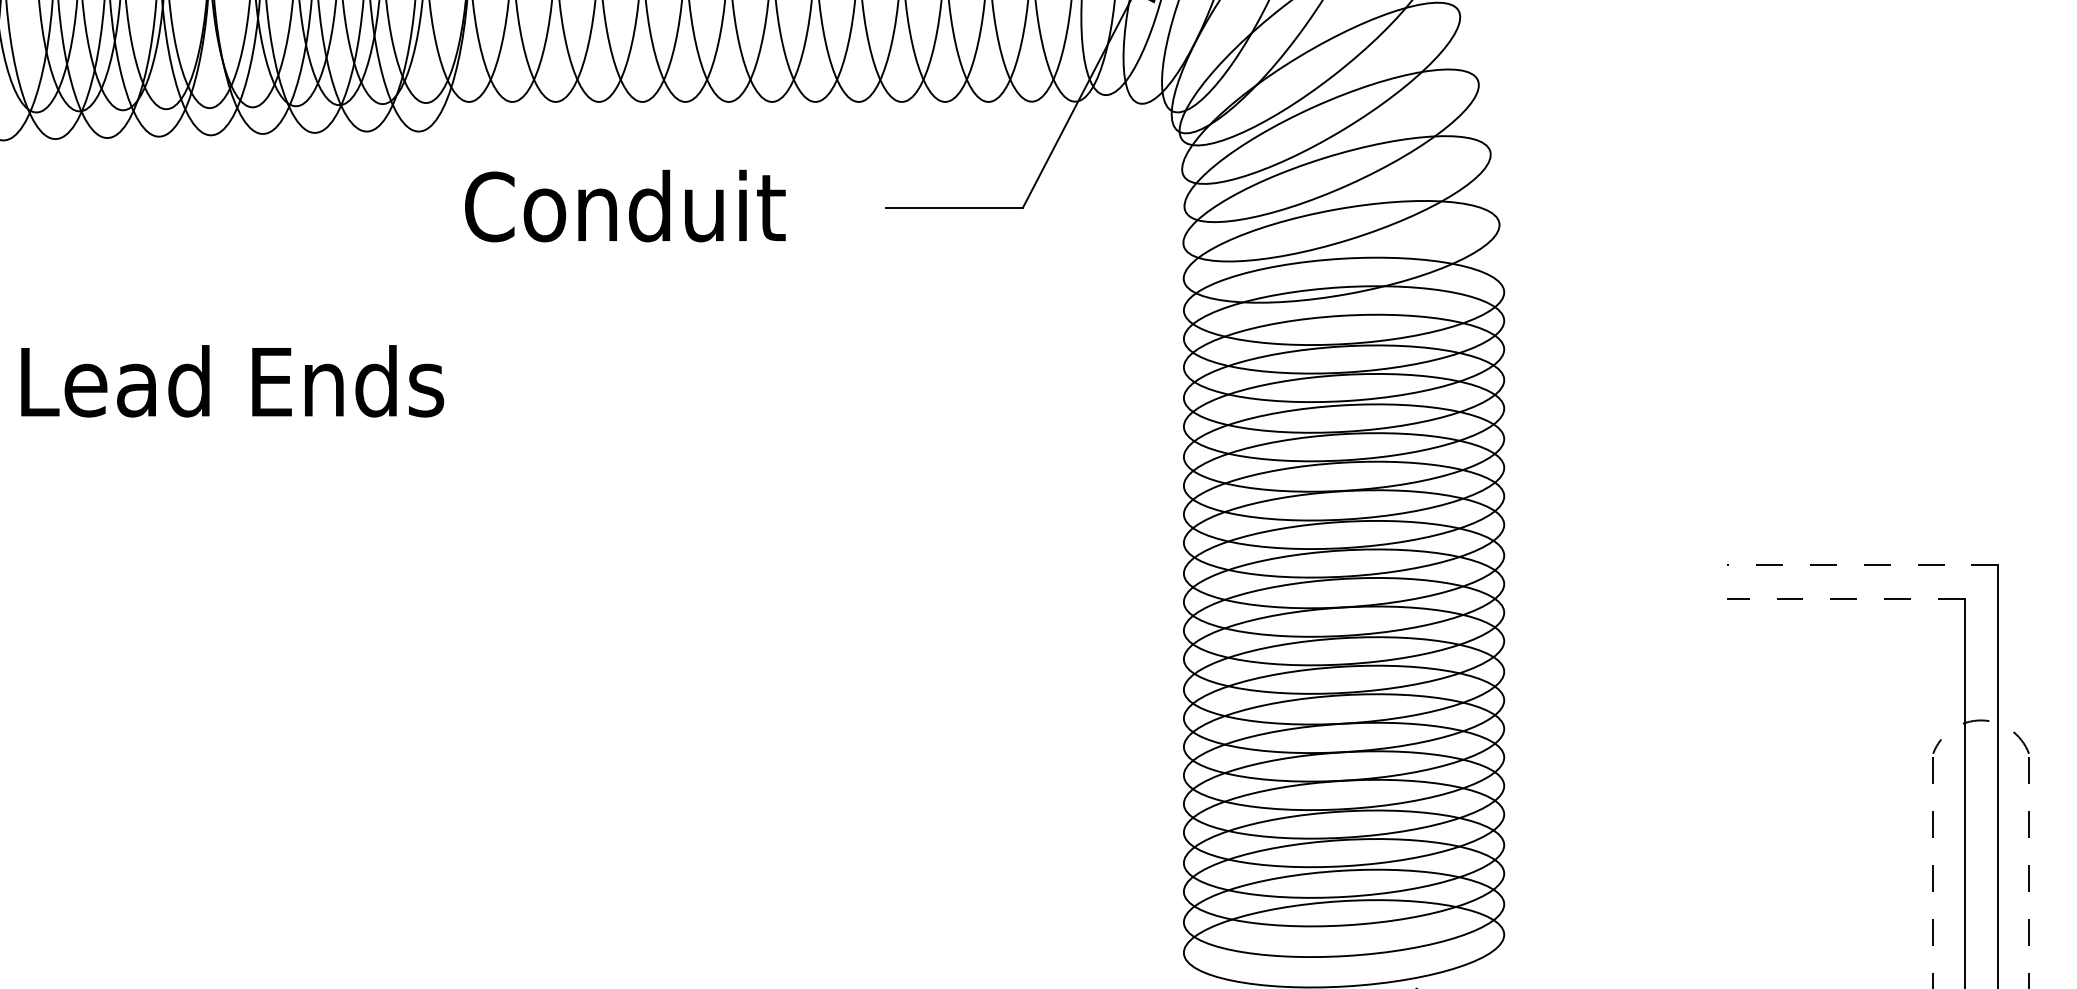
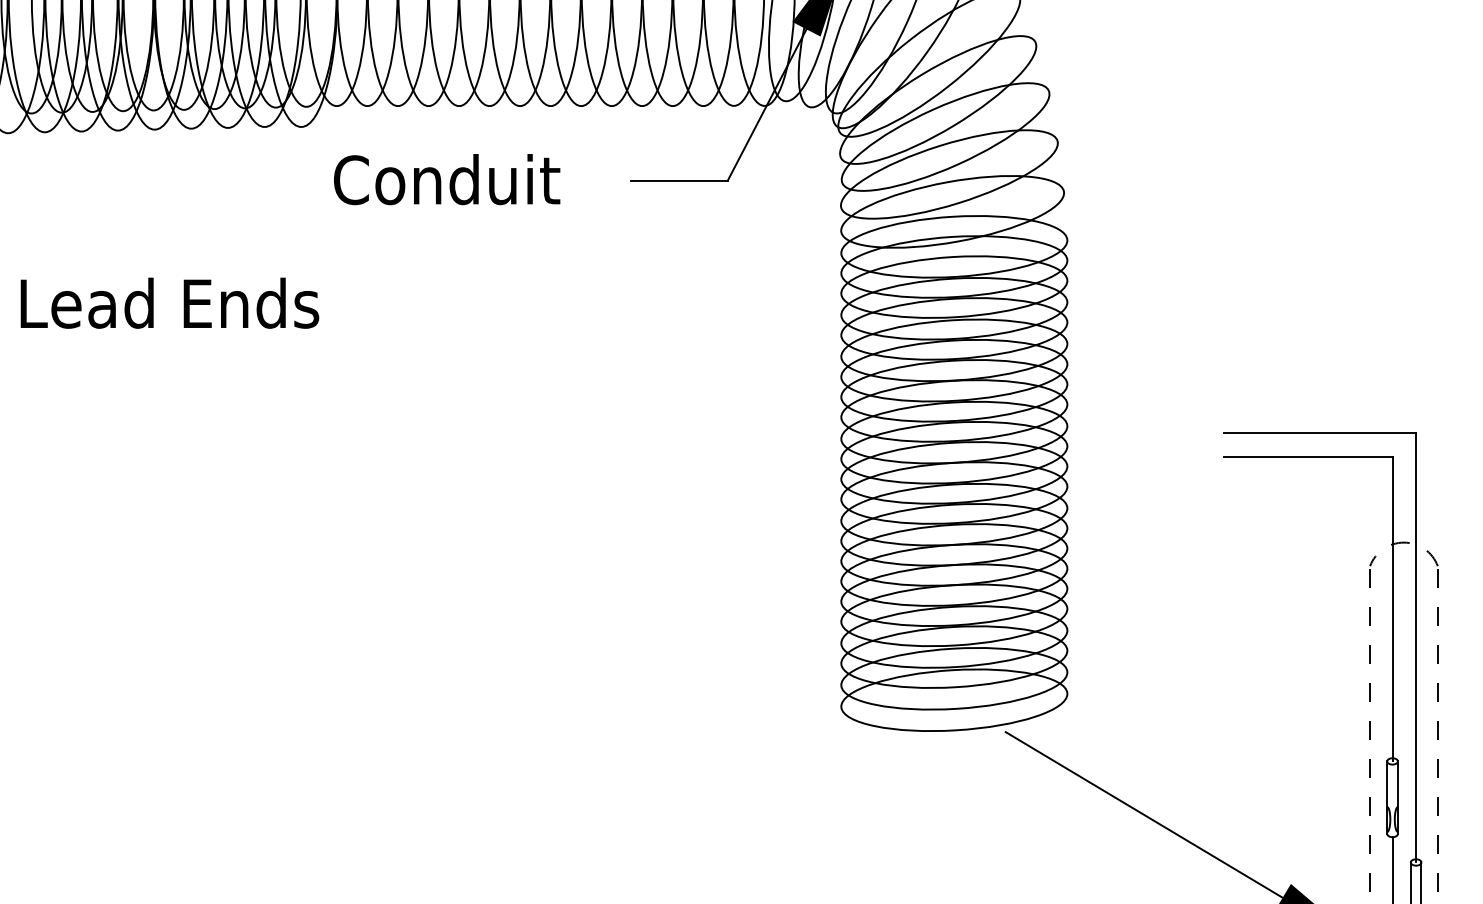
line: (1862, 564) -> (1320, 432), dashed -> solid
line: (1845, 598) -> (1308, 456), dashed -> solid

